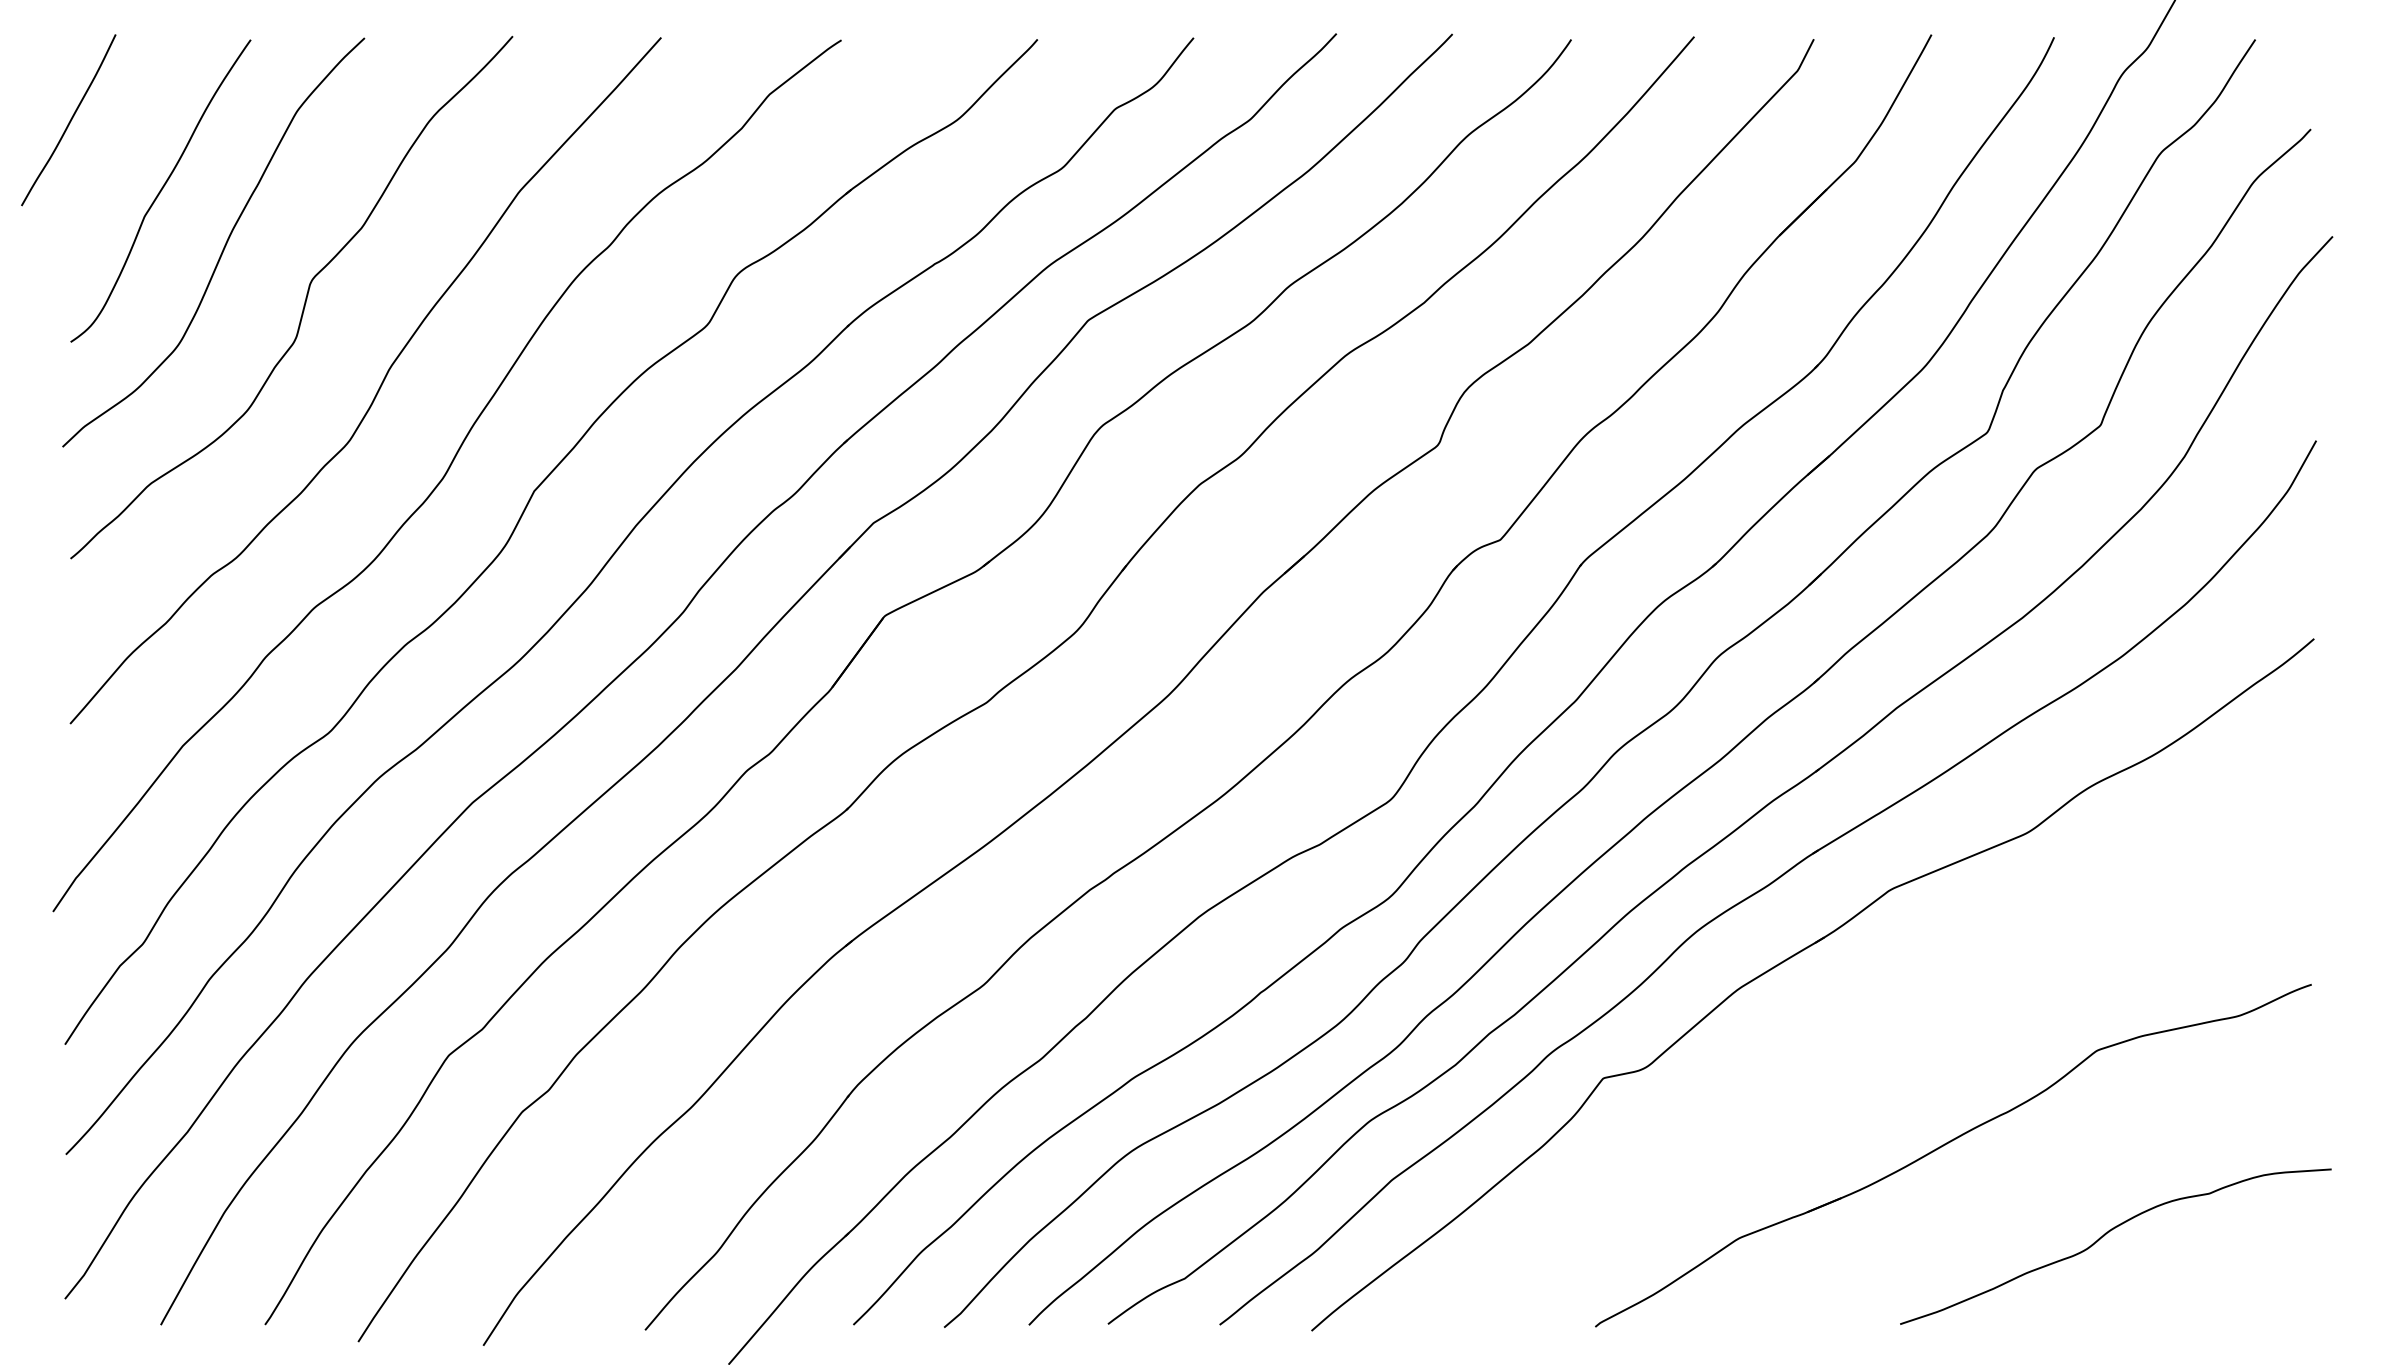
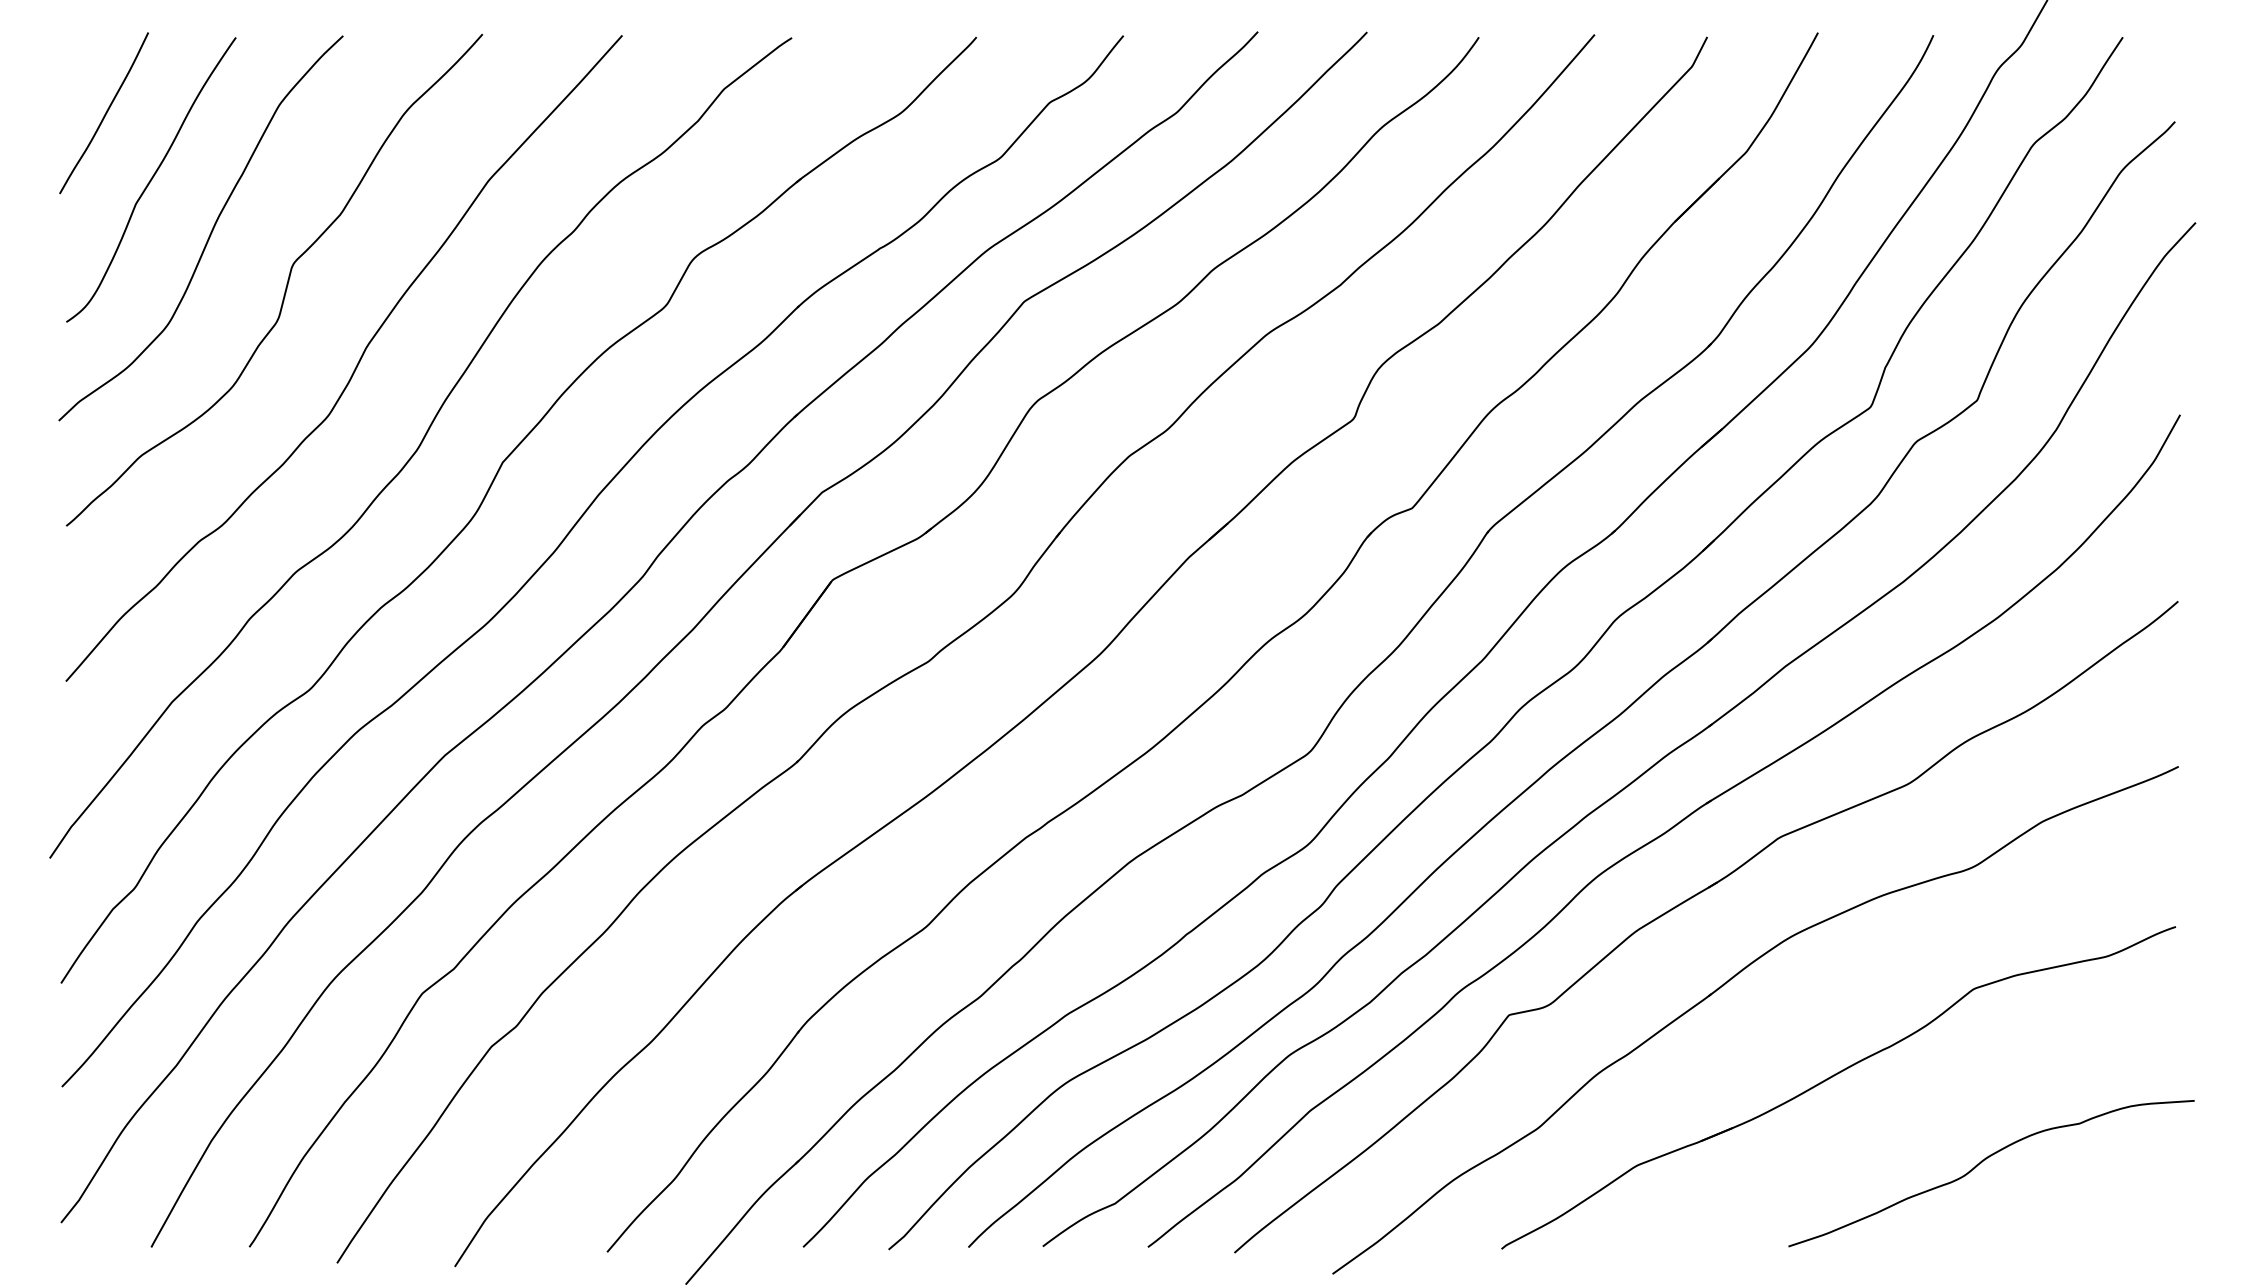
curve: (69, 120) -> (104, 113), moved
part: (1836, 1043) -> (1728, 982), added

